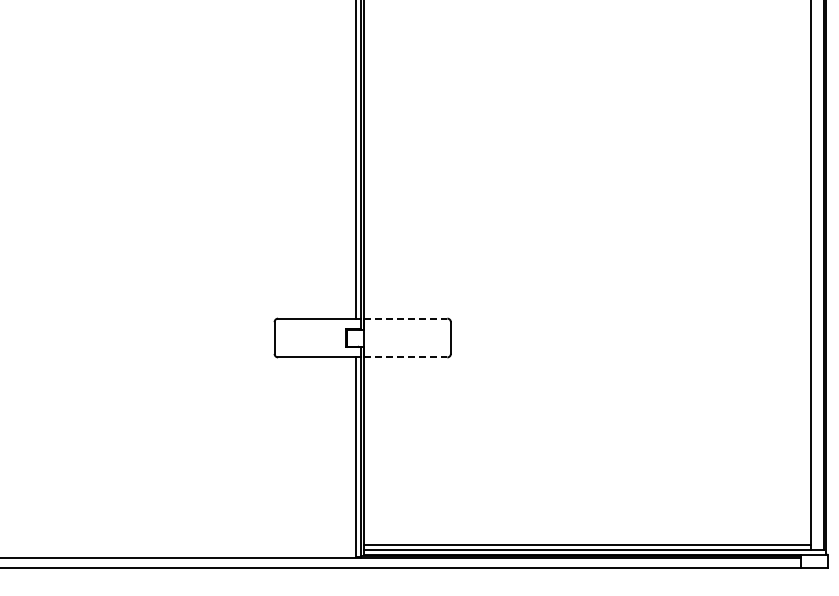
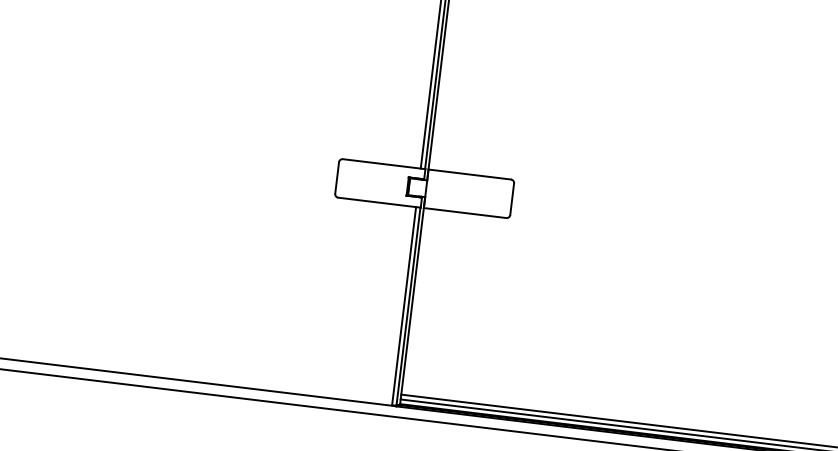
line: (405, 318) -> (469, 174), dashed -> solid
line: (405, 357) -> (464, 213), dashed -> solid

